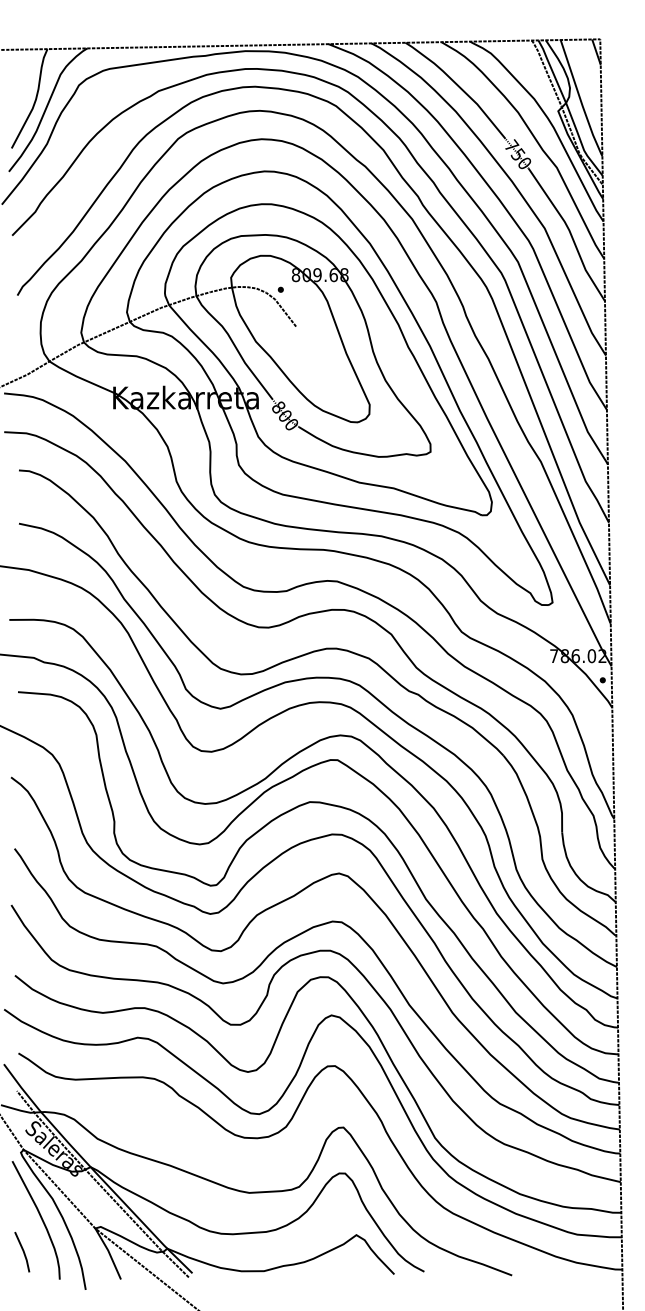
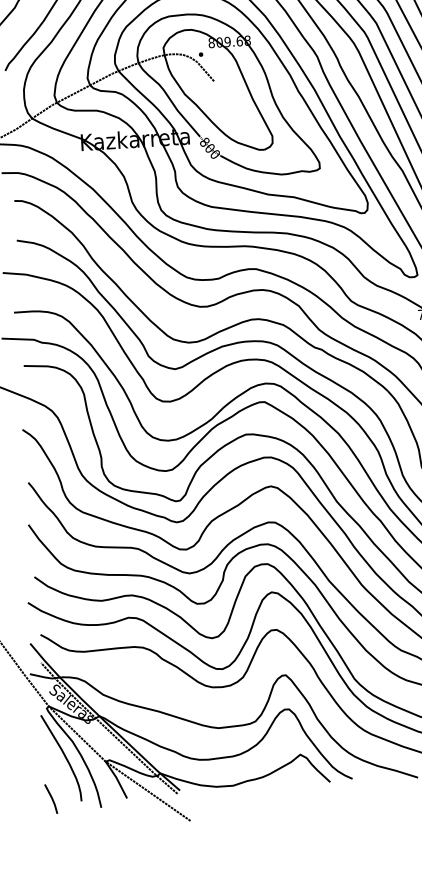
line: (22, 1251) -> (51, 798), moved

